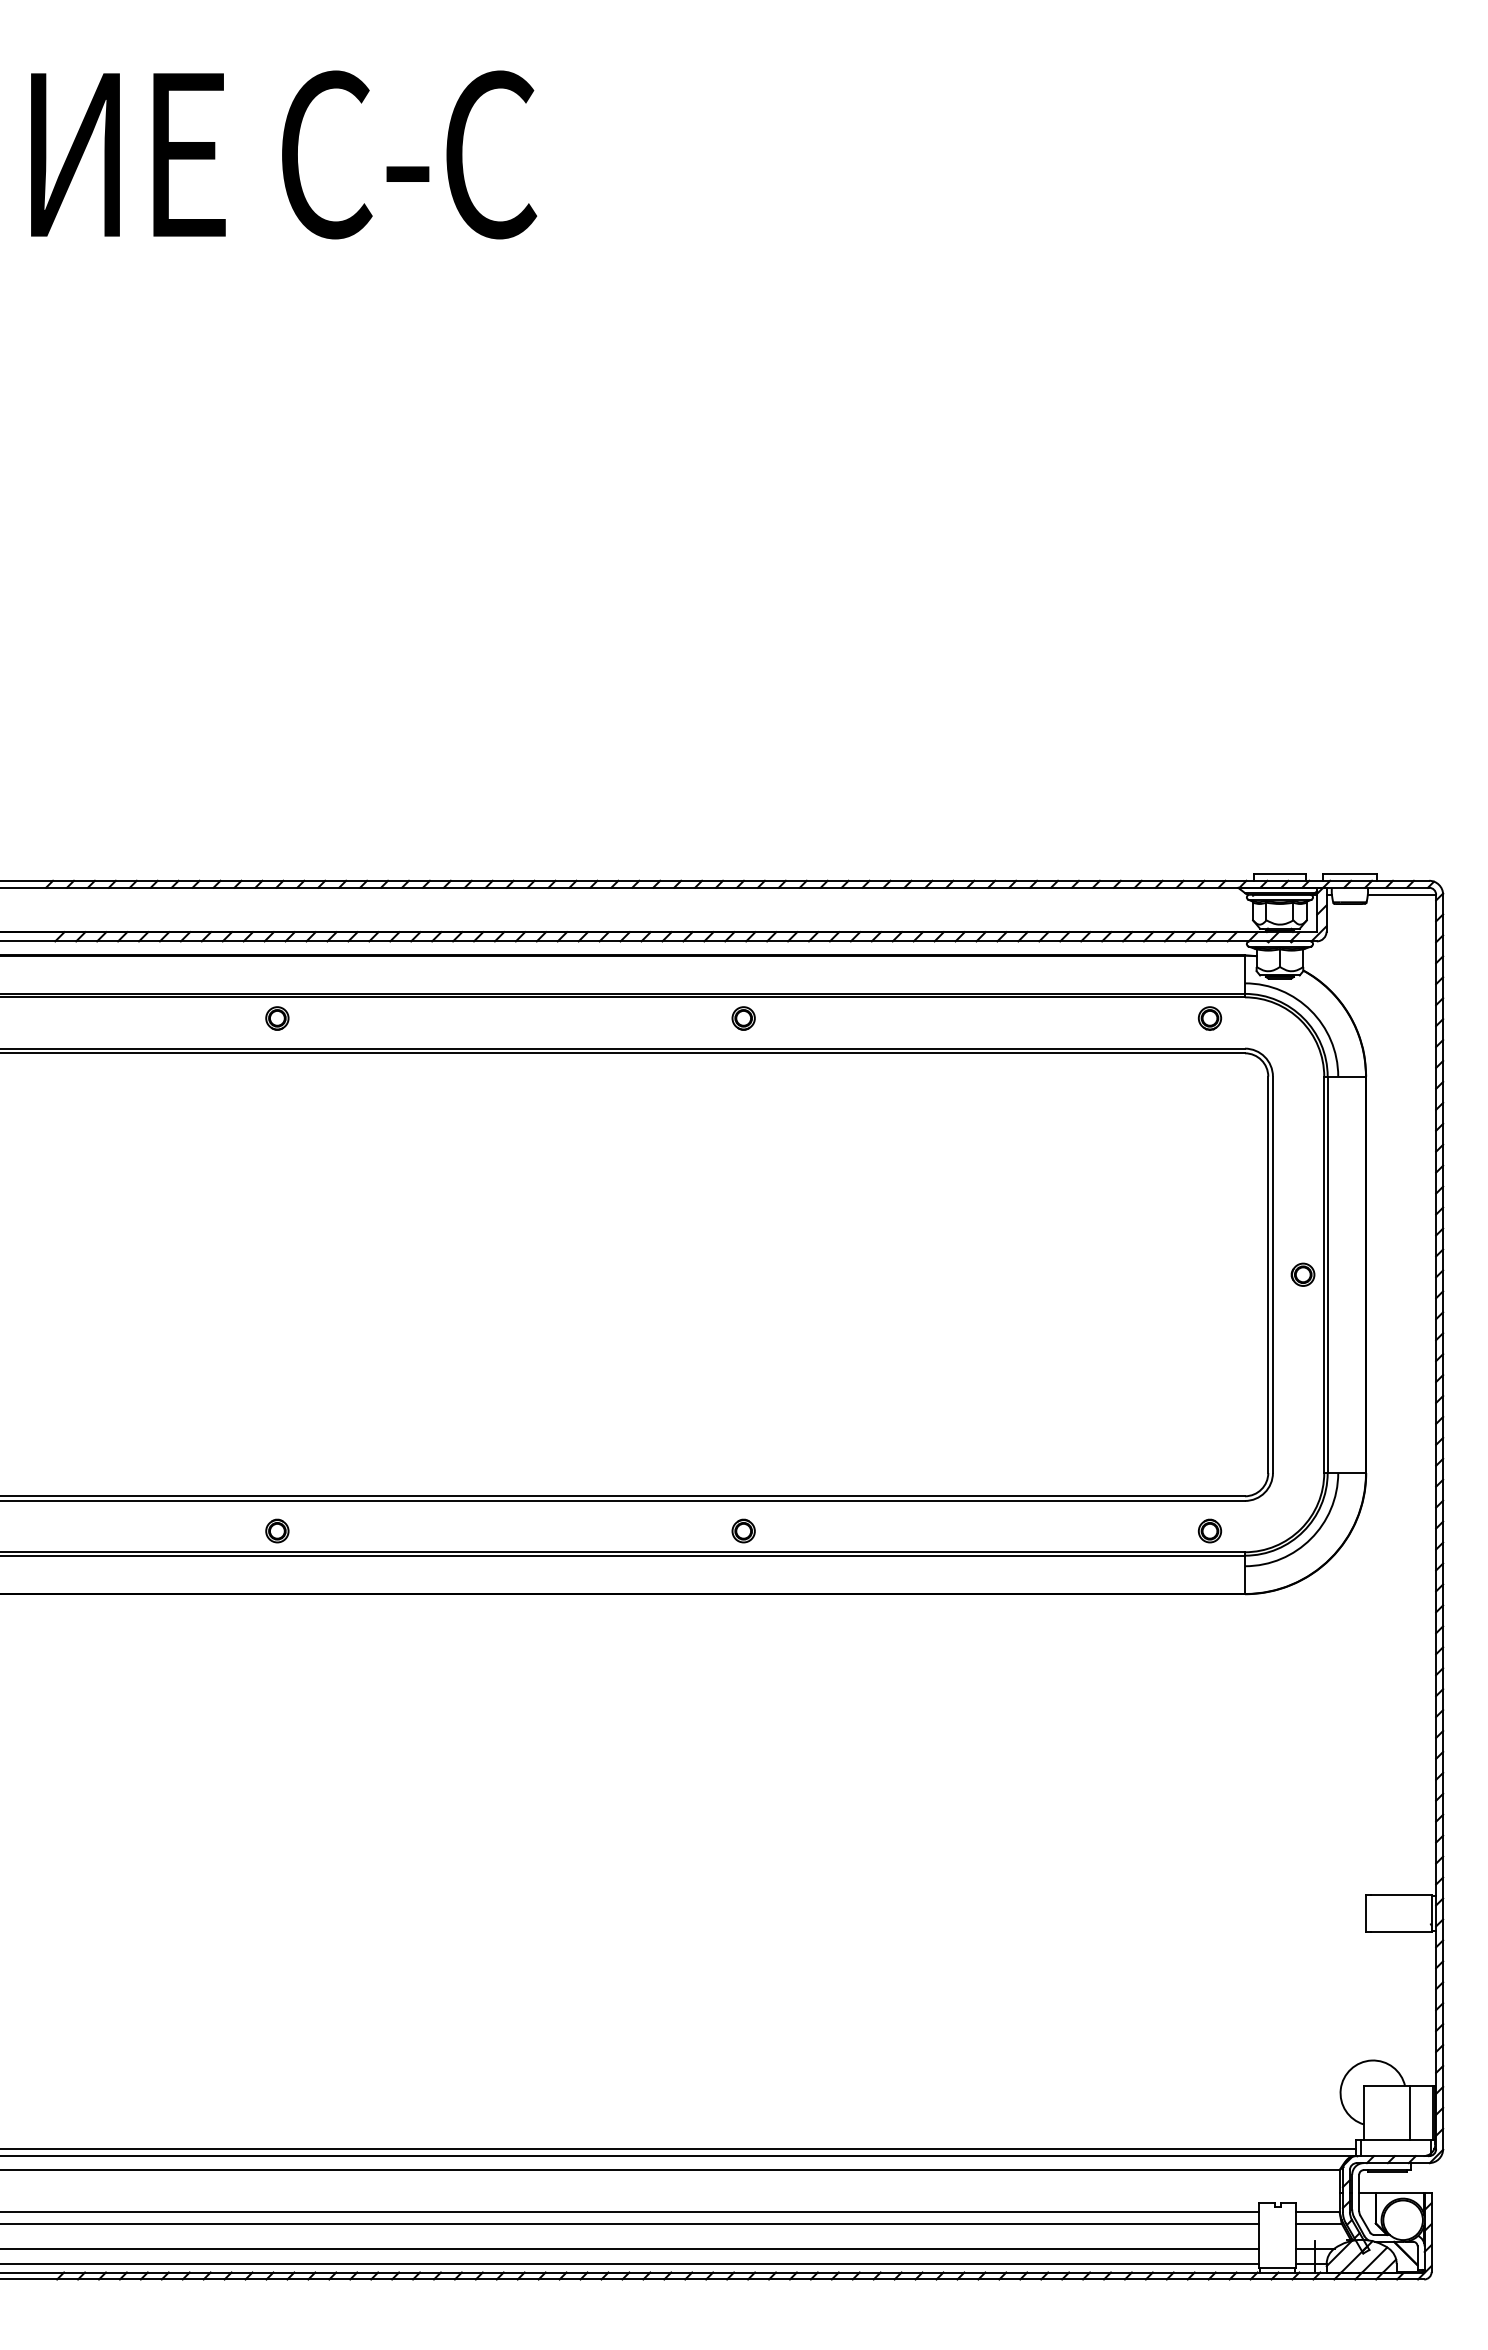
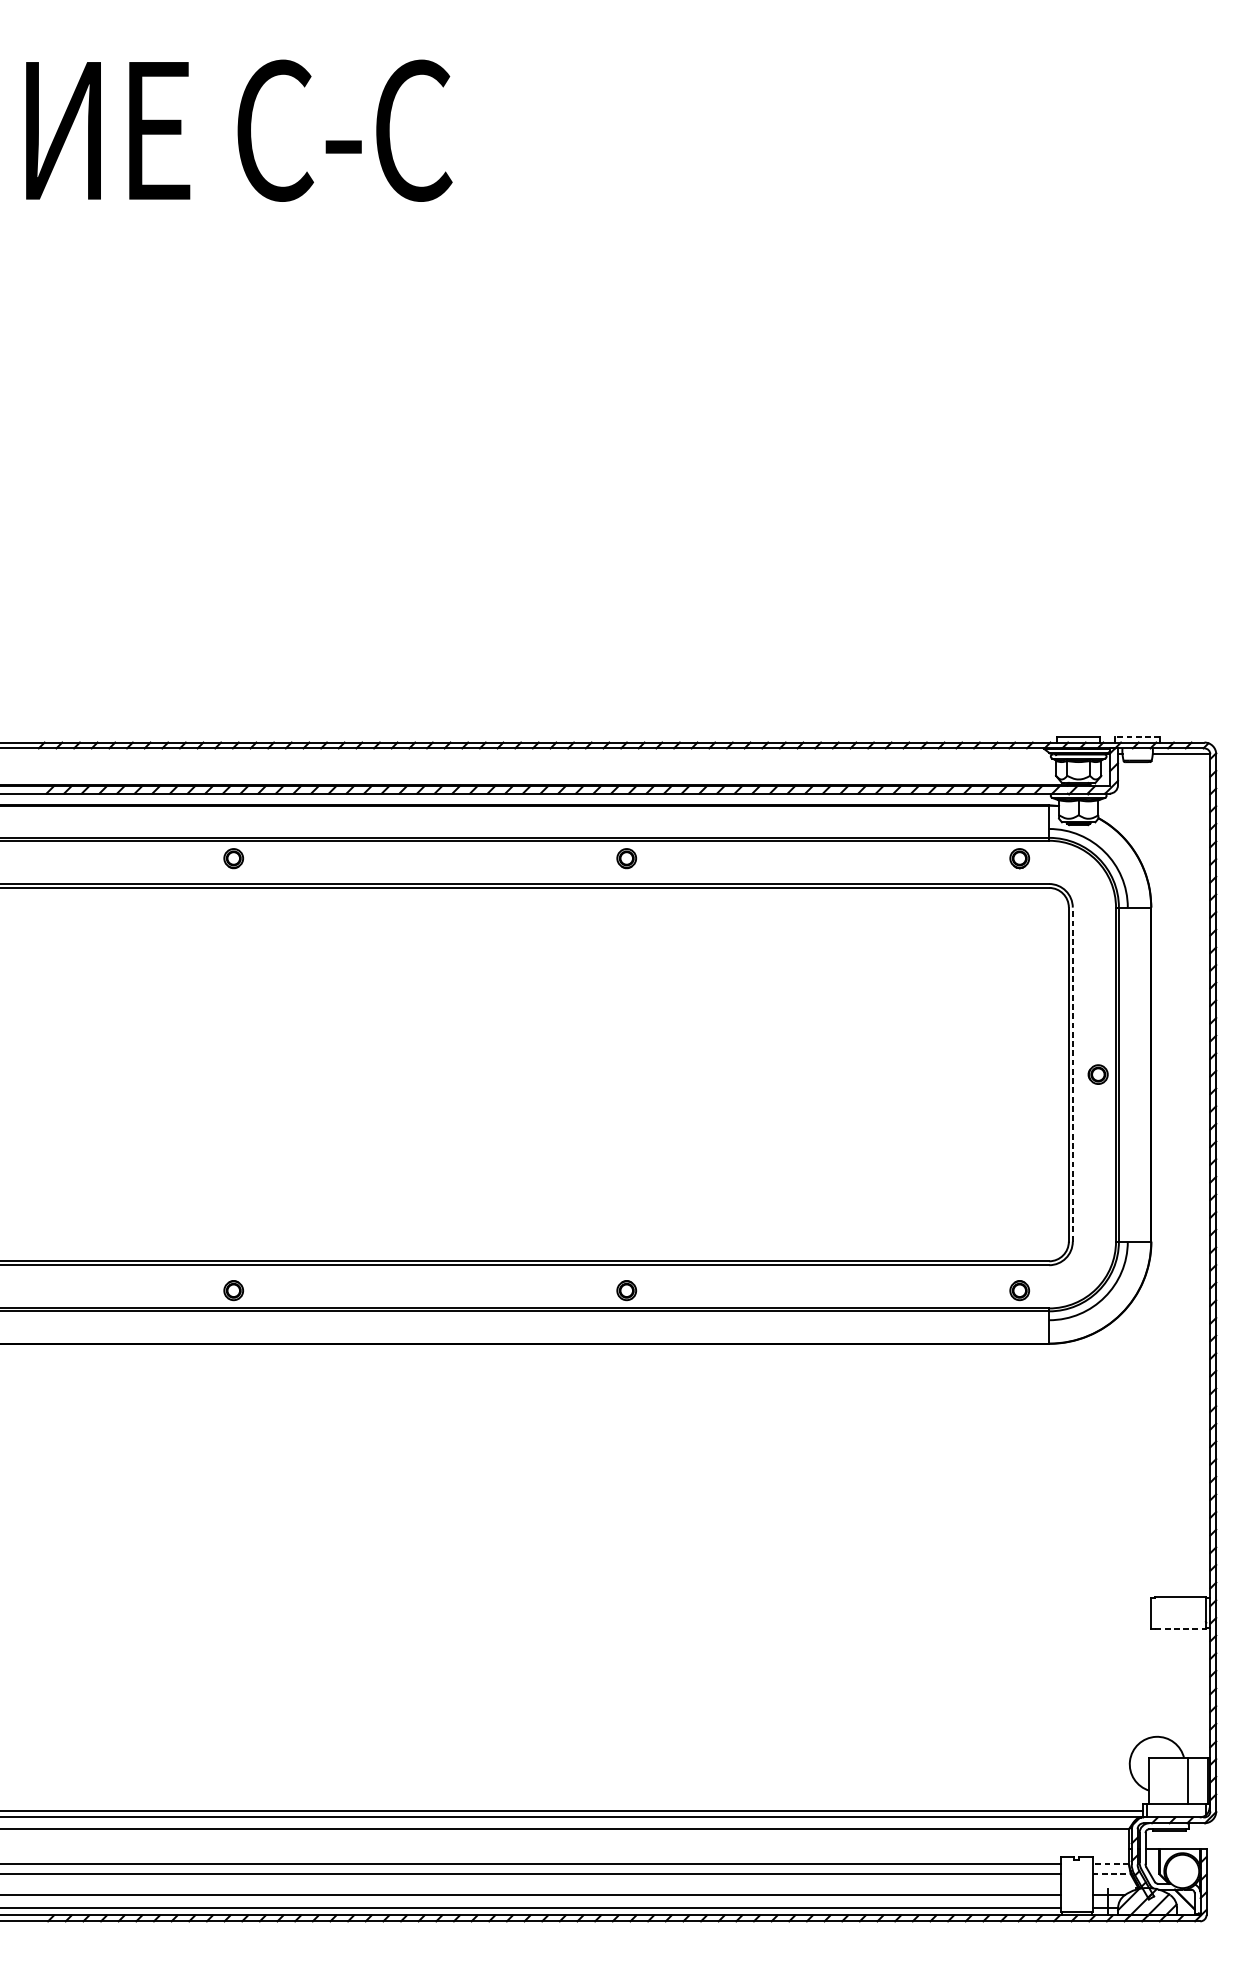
line: (1349, 873) -> (1137, 736), solid -> dashed
line: (1272, 1274) -> (1072, 1074), solid -> dashed
line: (1401, 1932) -> (1181, 1628), solid -> dashed
line: (1317, 2211) -> (1110, 1864), solid -> dashed
line: (1319, 2223) -> (1112, 1874), solid -> dashed

